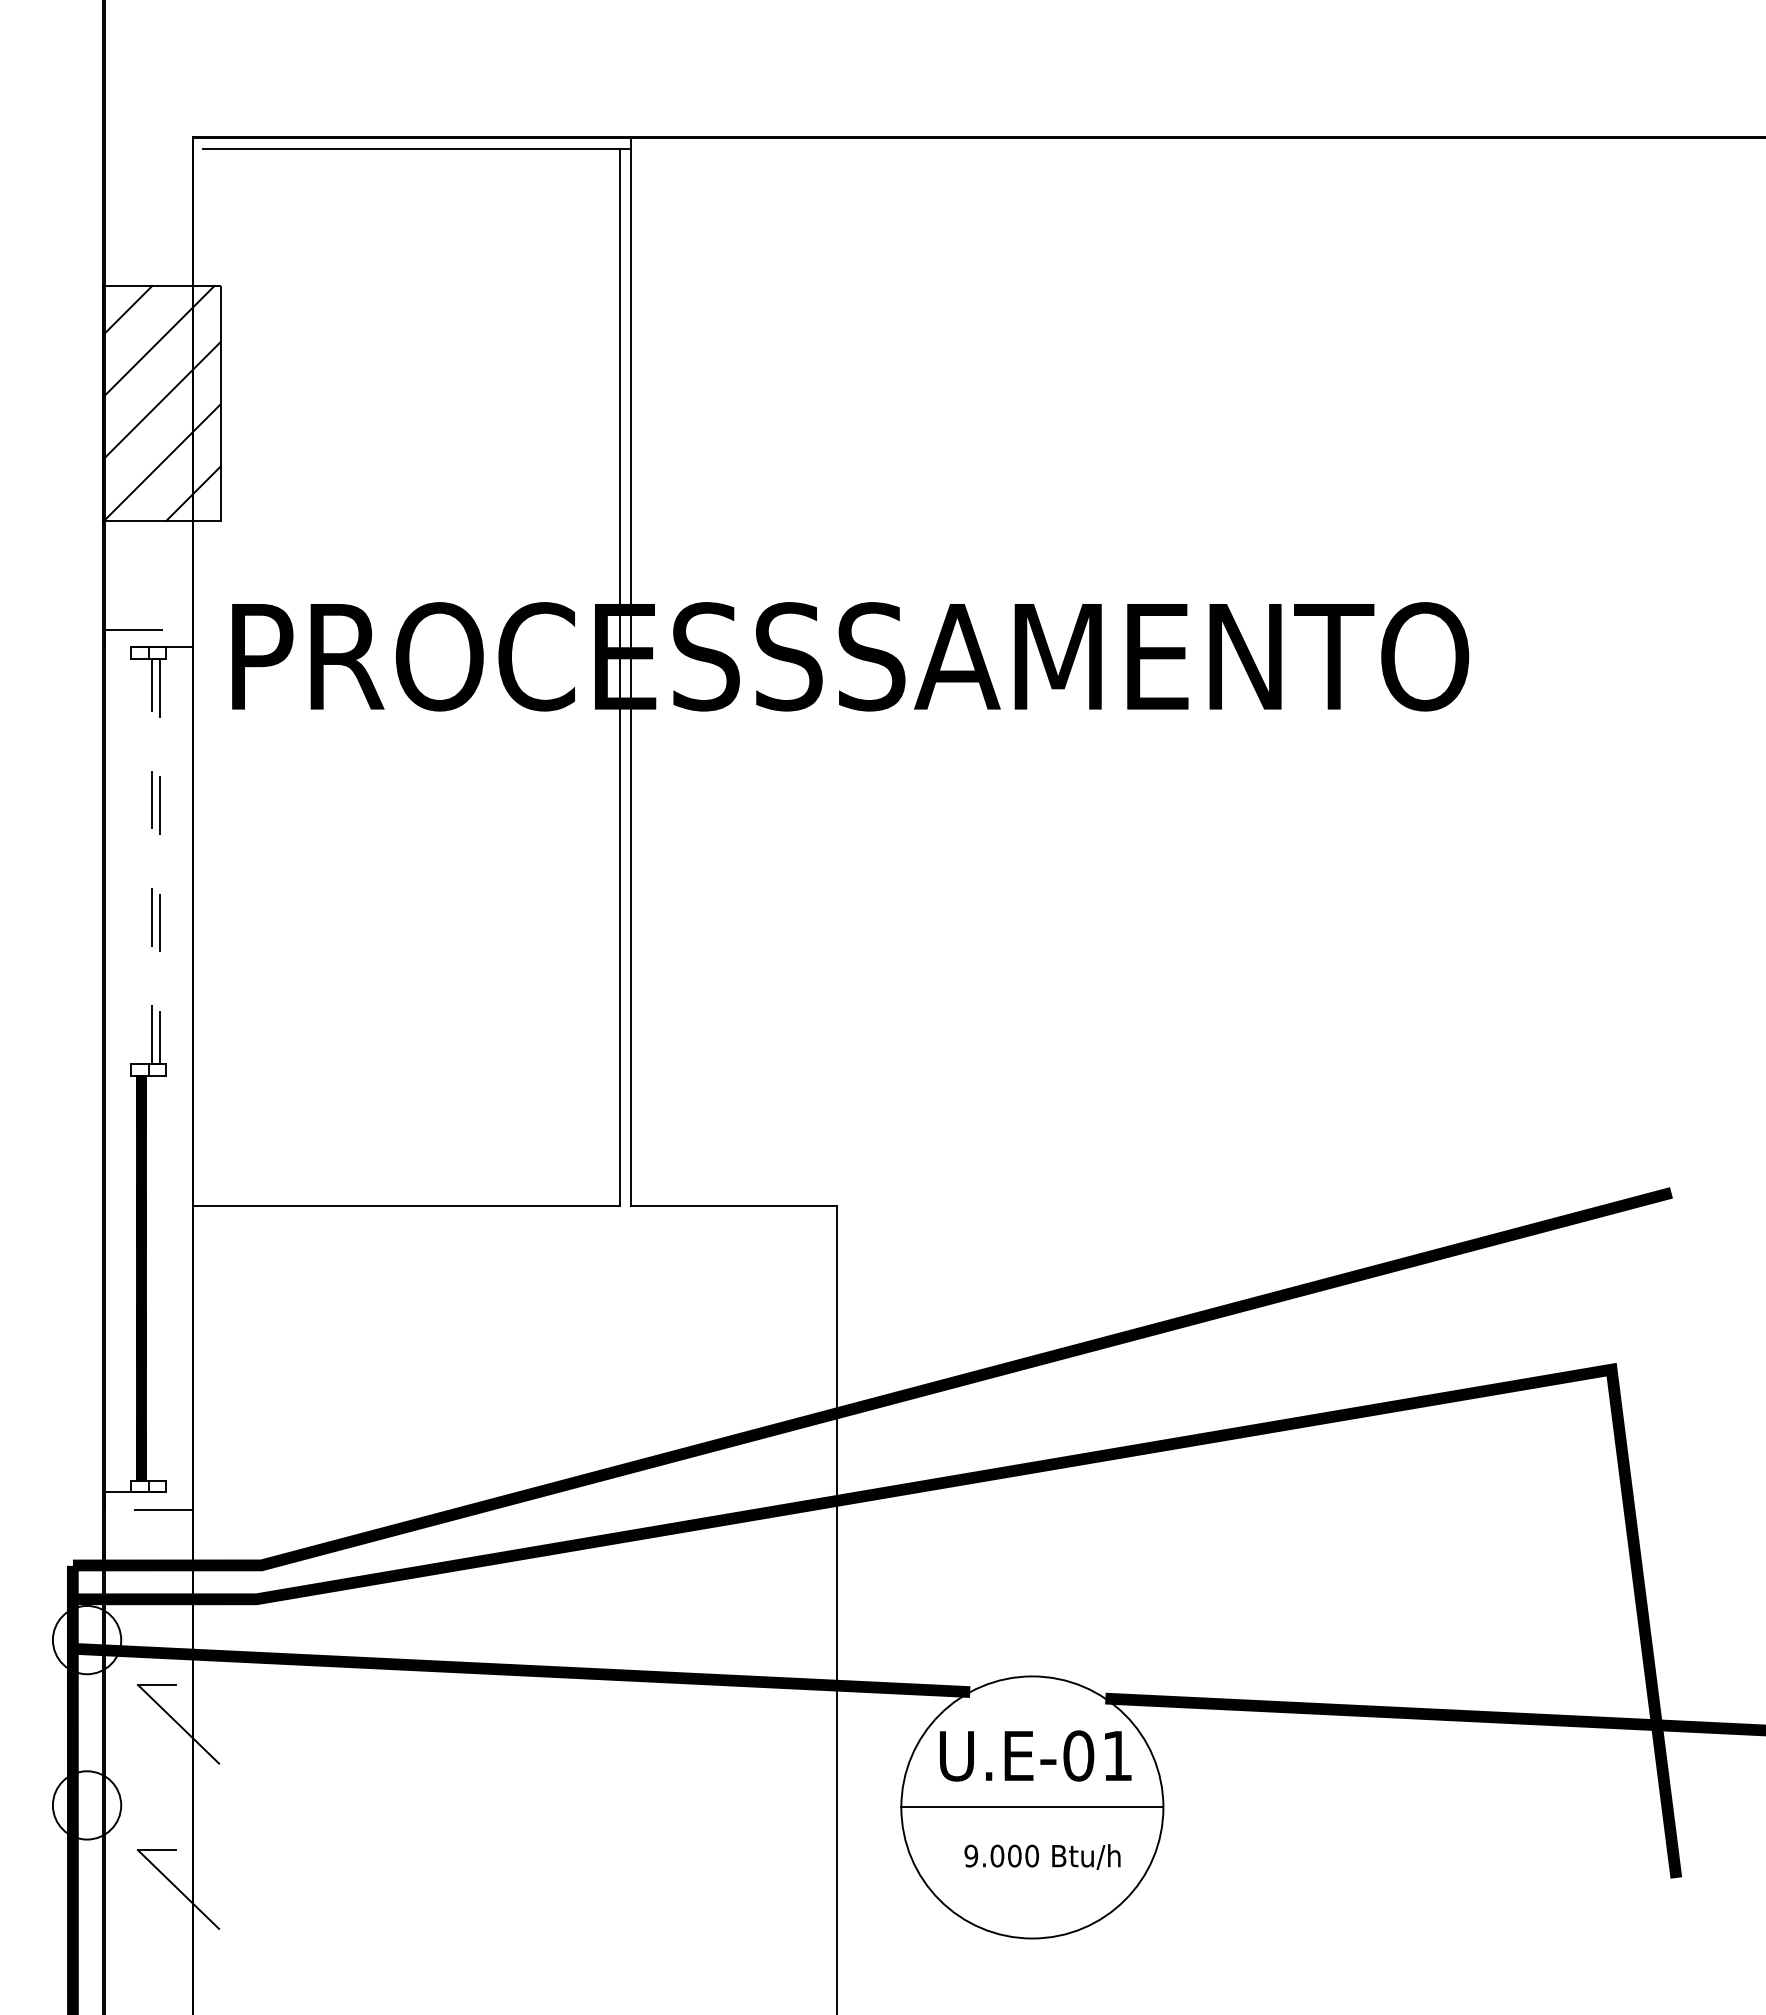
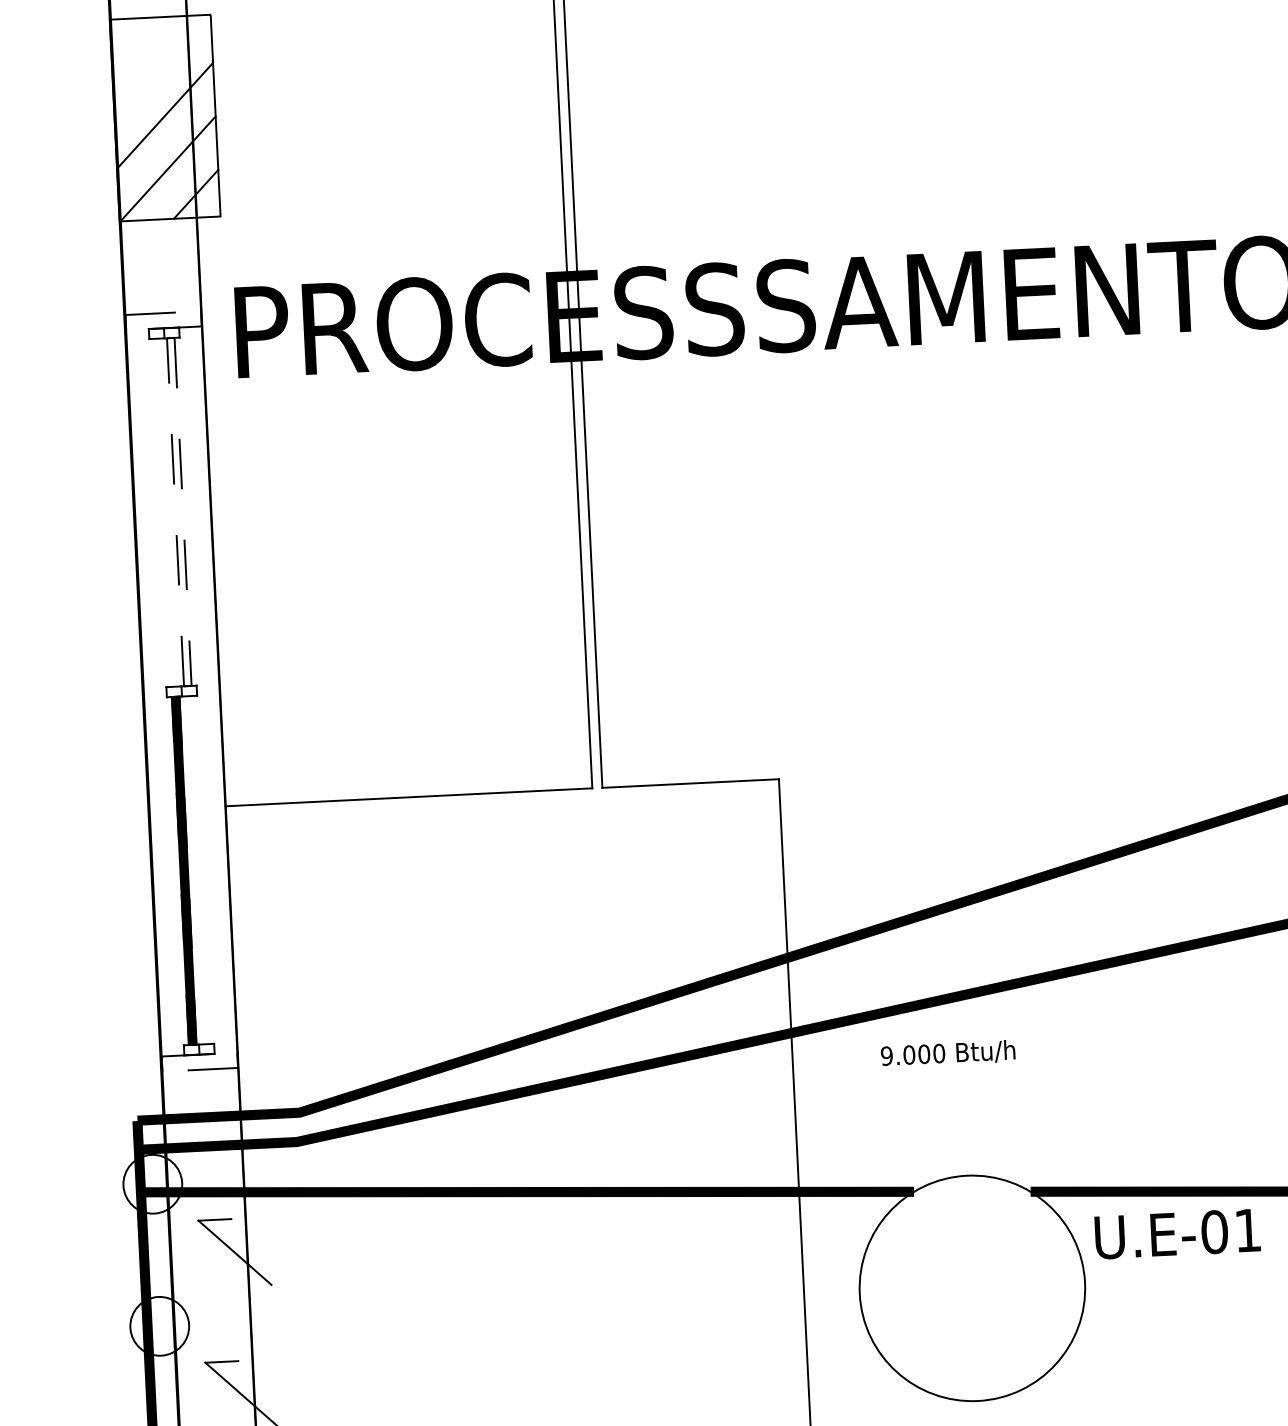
line: (127, 310) -> (131, 39), removed
line: (158, 341) -> (159, 65), removed
text: (1035, 1755) -> (1177, 1233), moved
line: (1032, 1807) -> (972, 1288), removed
text: (1042, 1856) -> (948, 1053), moved

